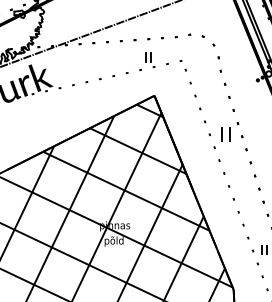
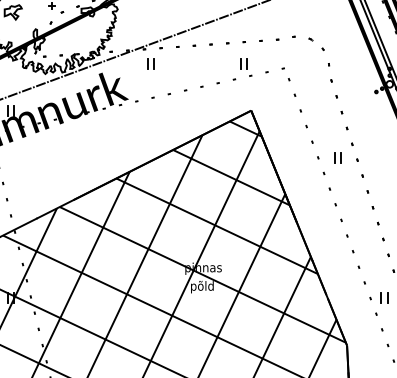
part: (71, 56) -> (150, 63), added
part: (225, 134) -> (337, 157), size x0.62

